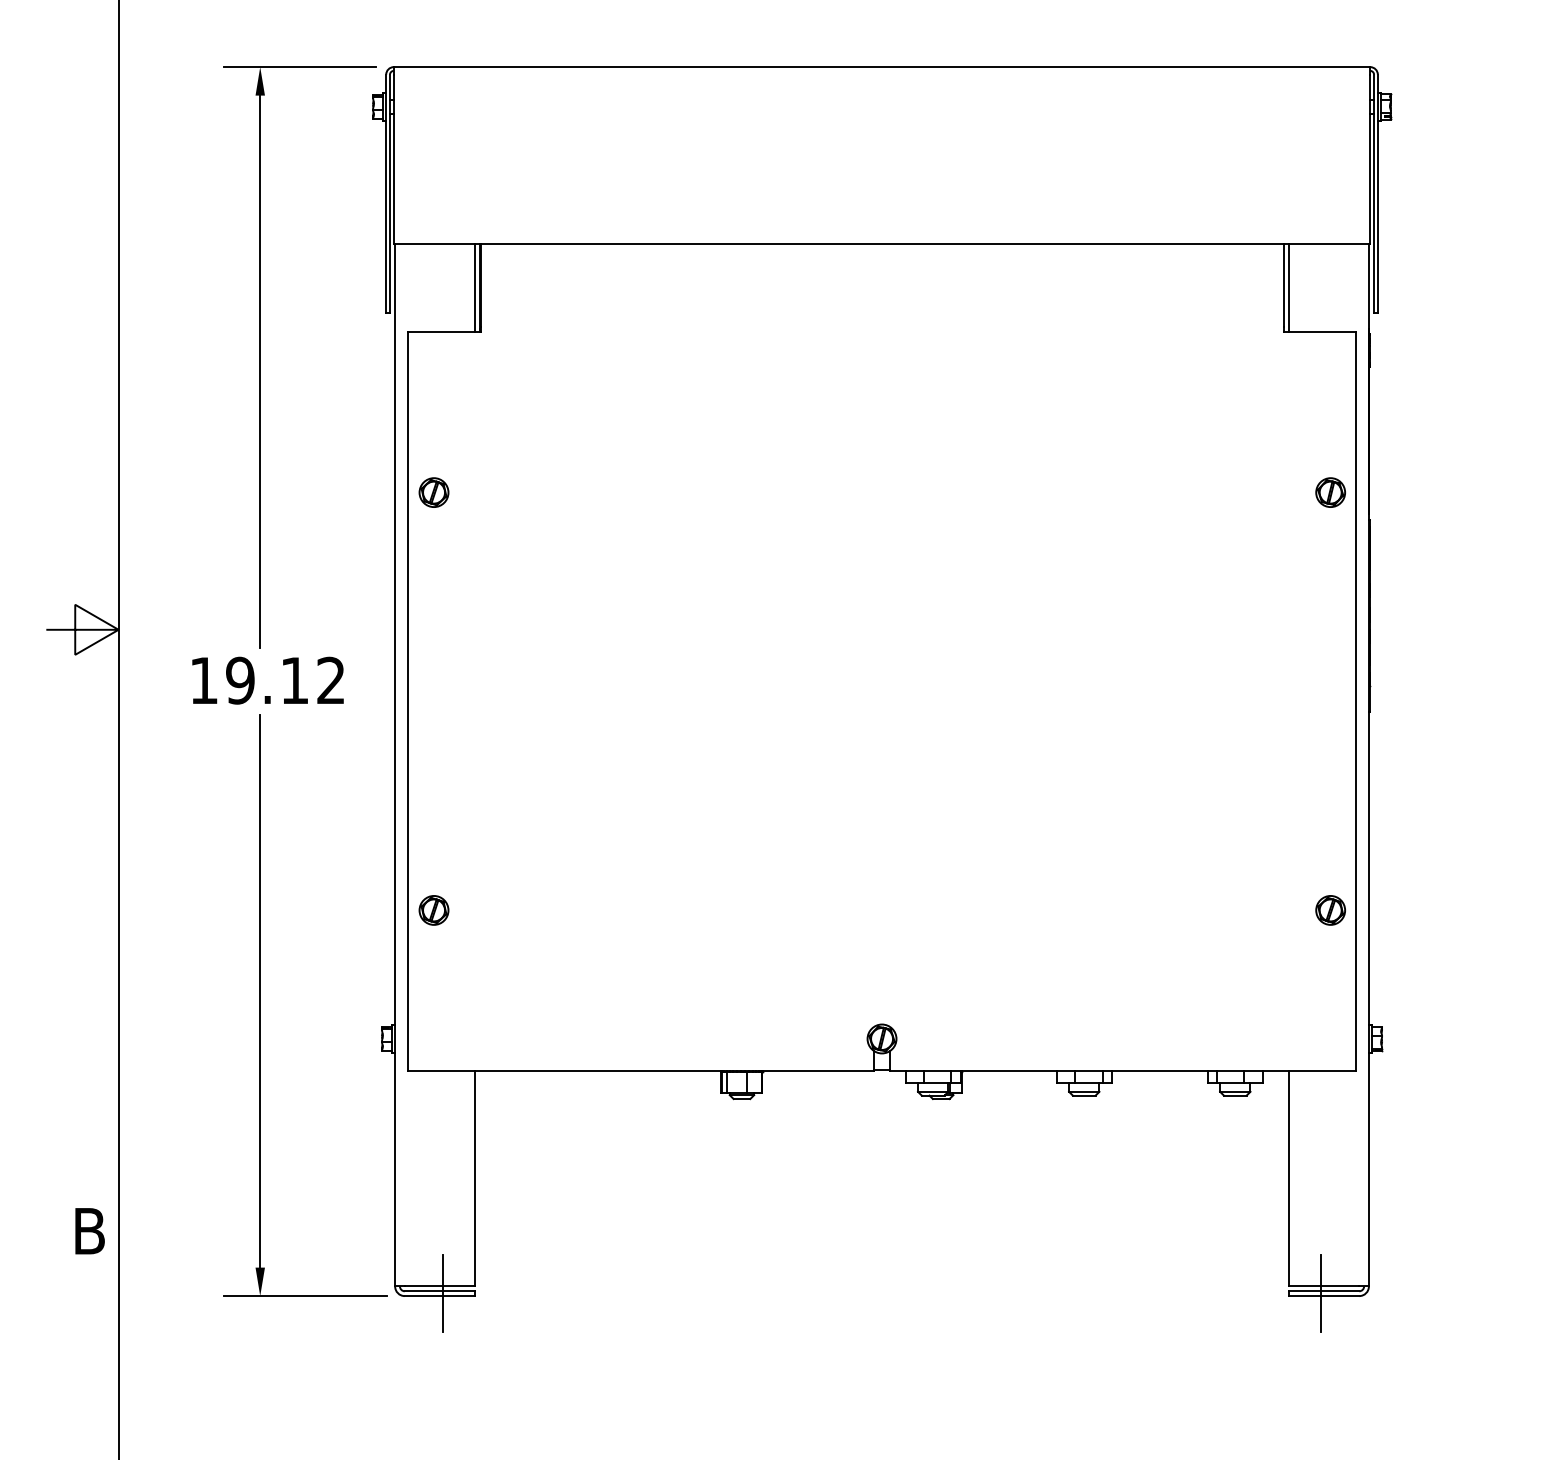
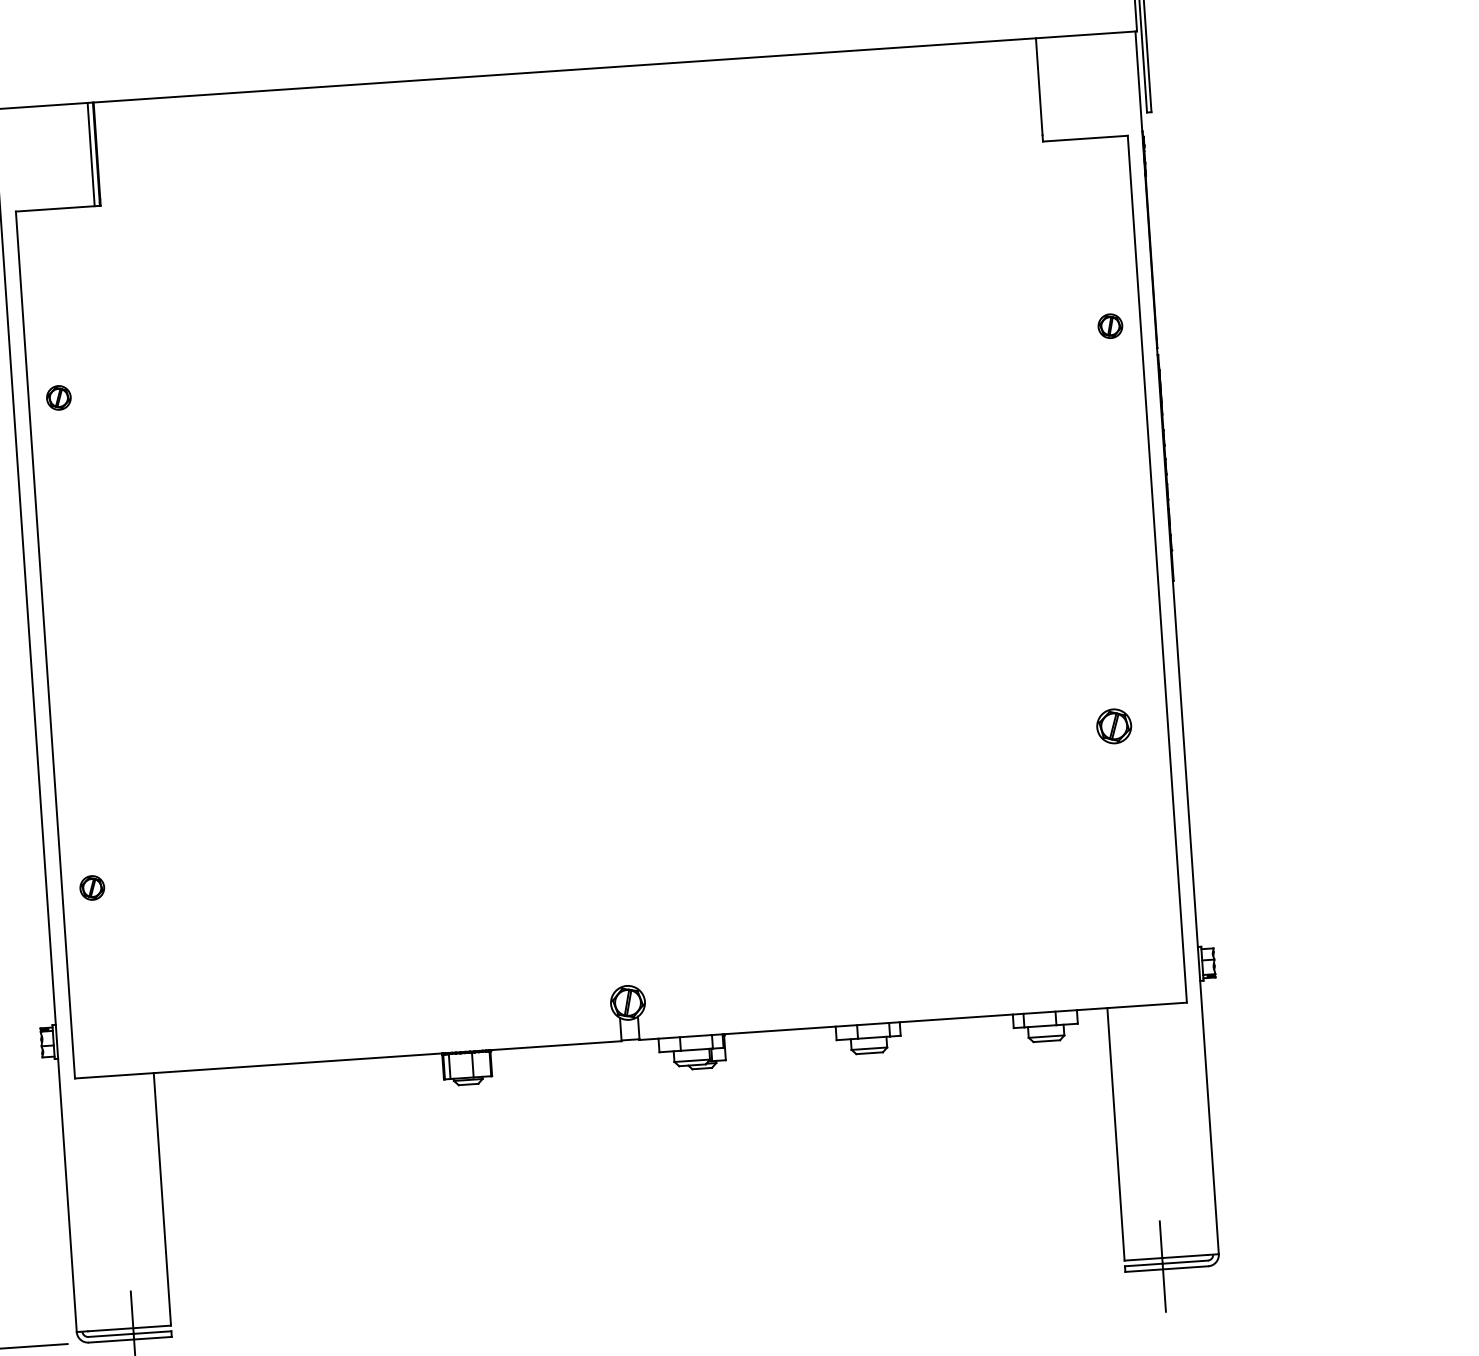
line: (1288, 287) -> (1044, 89), removed
part: (433, 492) -> (58, 397), size x0.7
part: (1330, 492) -> (1110, 326), size x0.7
part: (433, 910) -> (91, 888), size x0.7
part: (1330, 910) -> (1113, 726), moved

